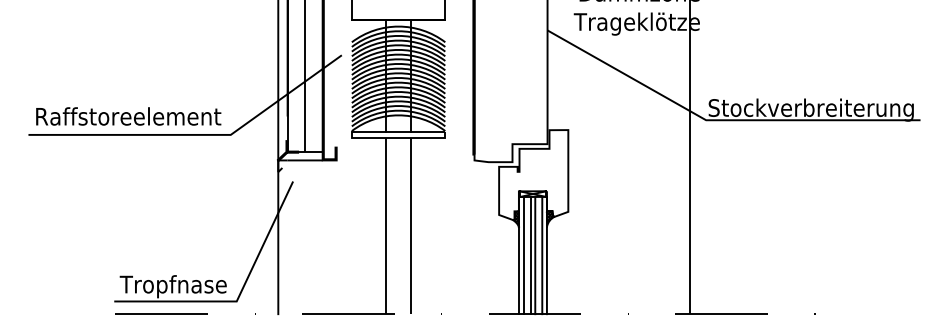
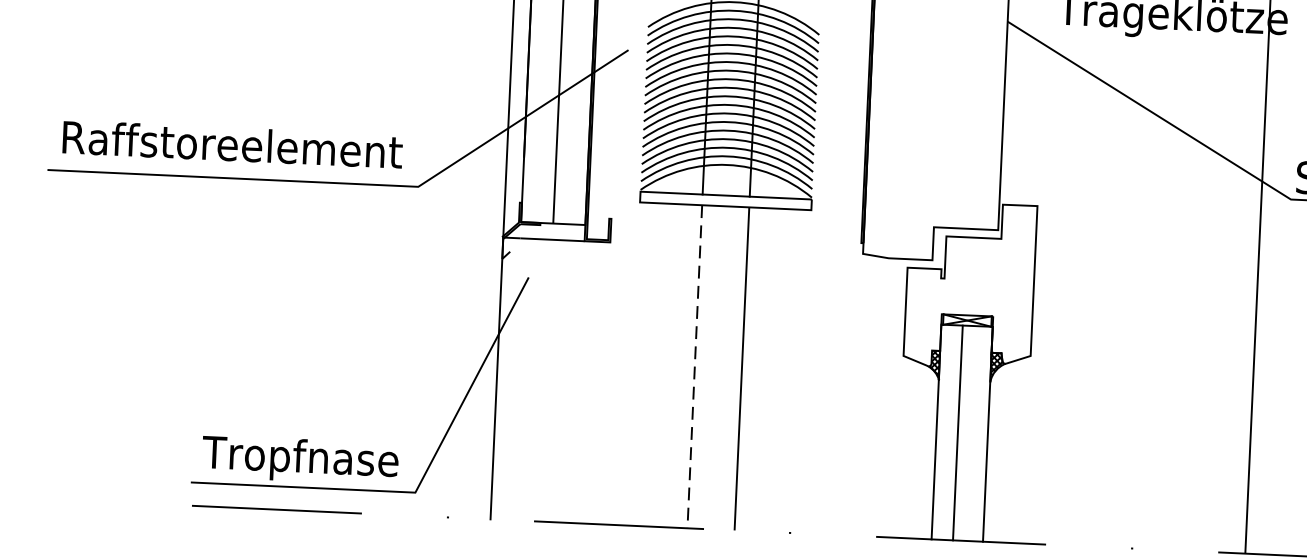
line: (385, 226) -> (694, 367), solid -> dashed
line: (523, 255) -> (944, 432), removed
line: (535, 255) -> (966, 433), removed
line: (542, 255) -> (979, 433), removed

